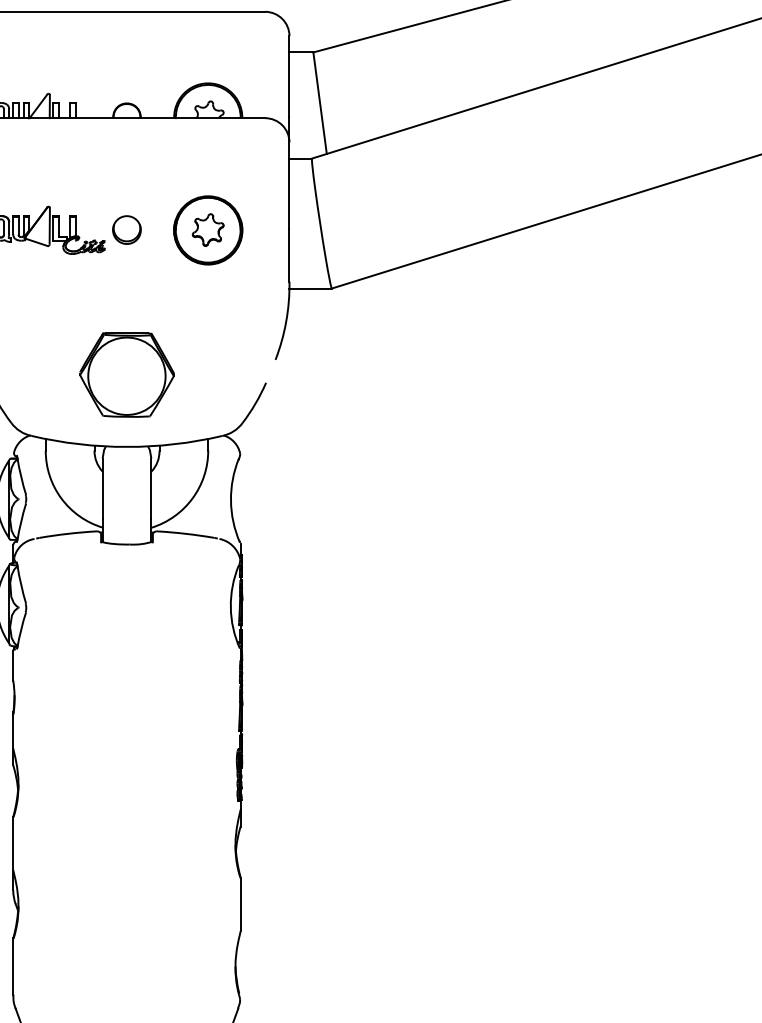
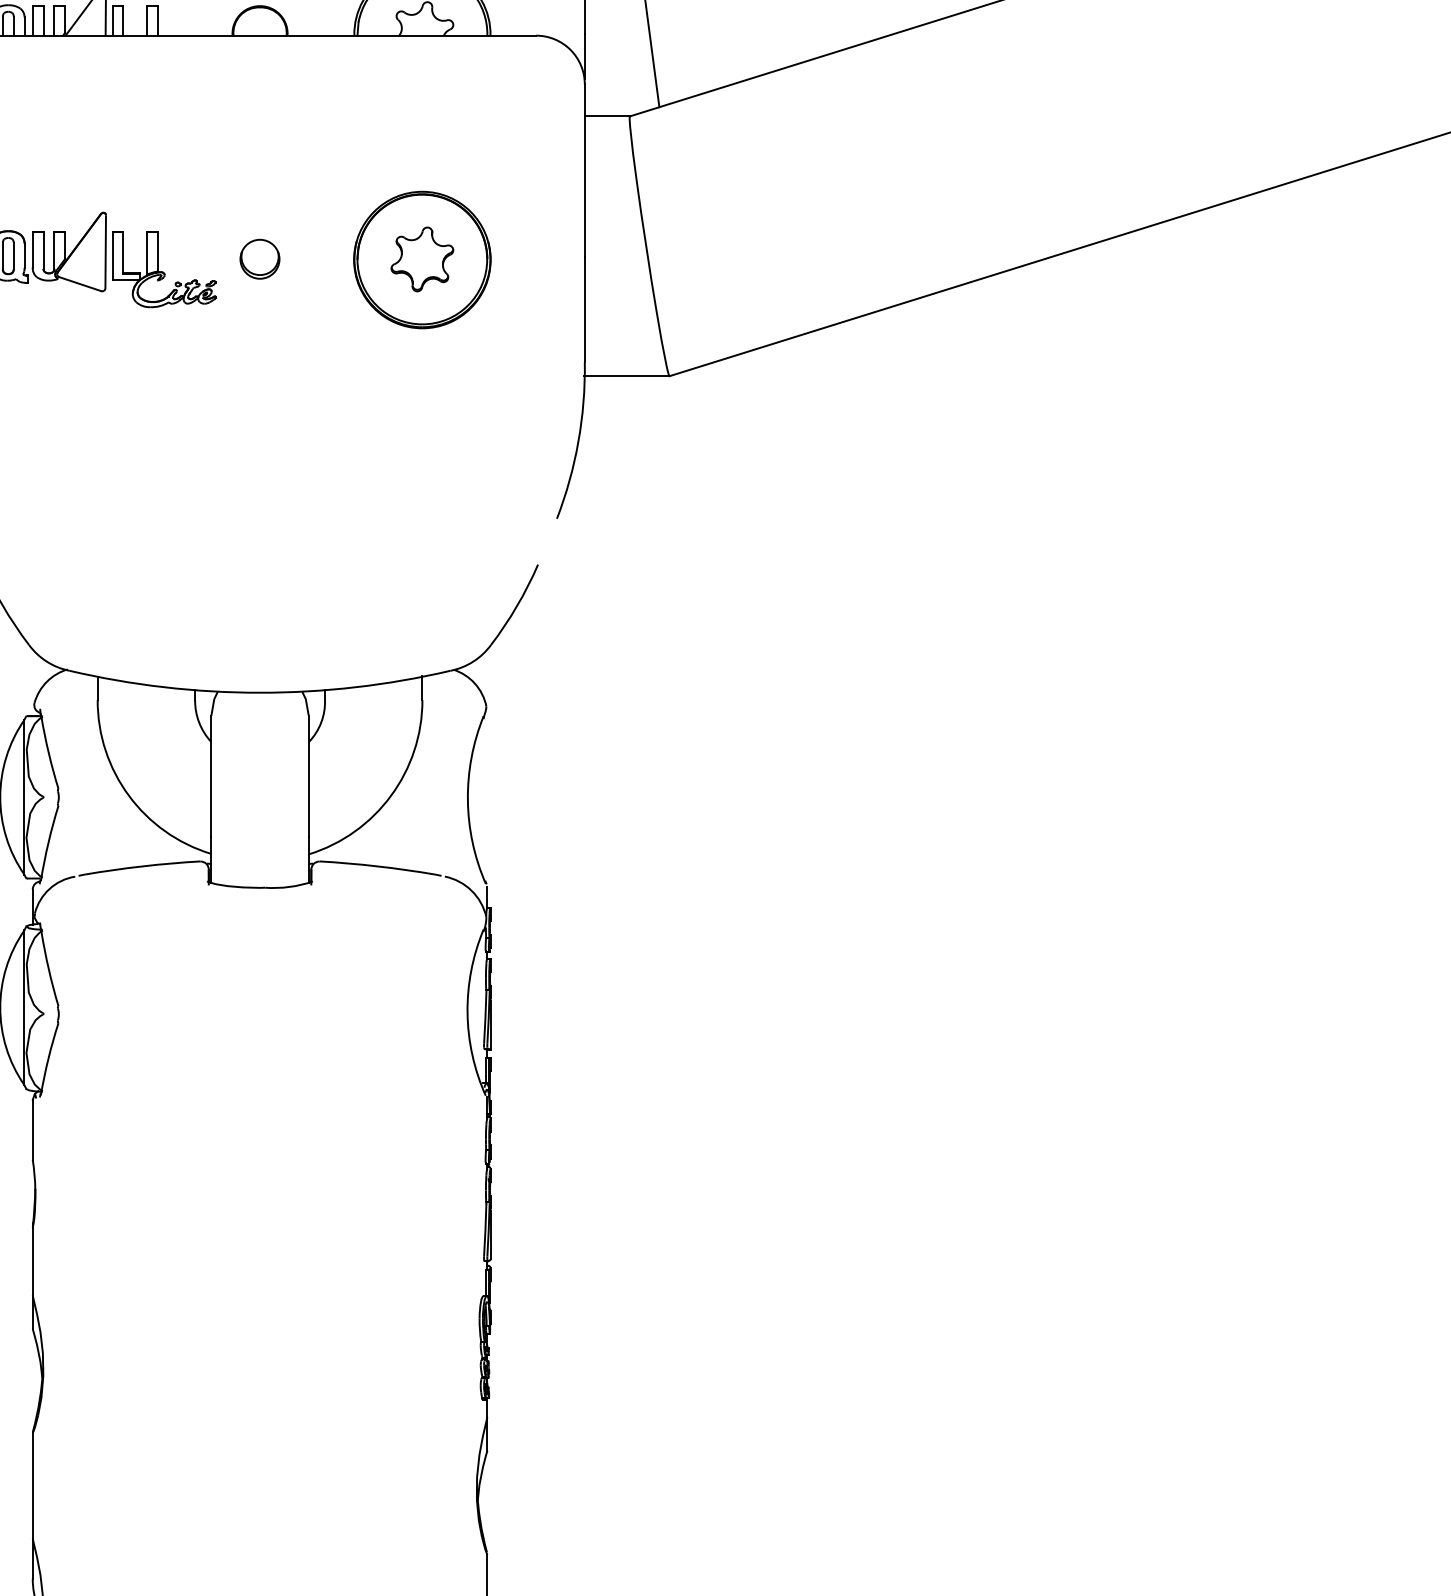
part: (126, 229) -> (259, 258), size x0.7
part: (126, 374) -> (259, 547), removed

